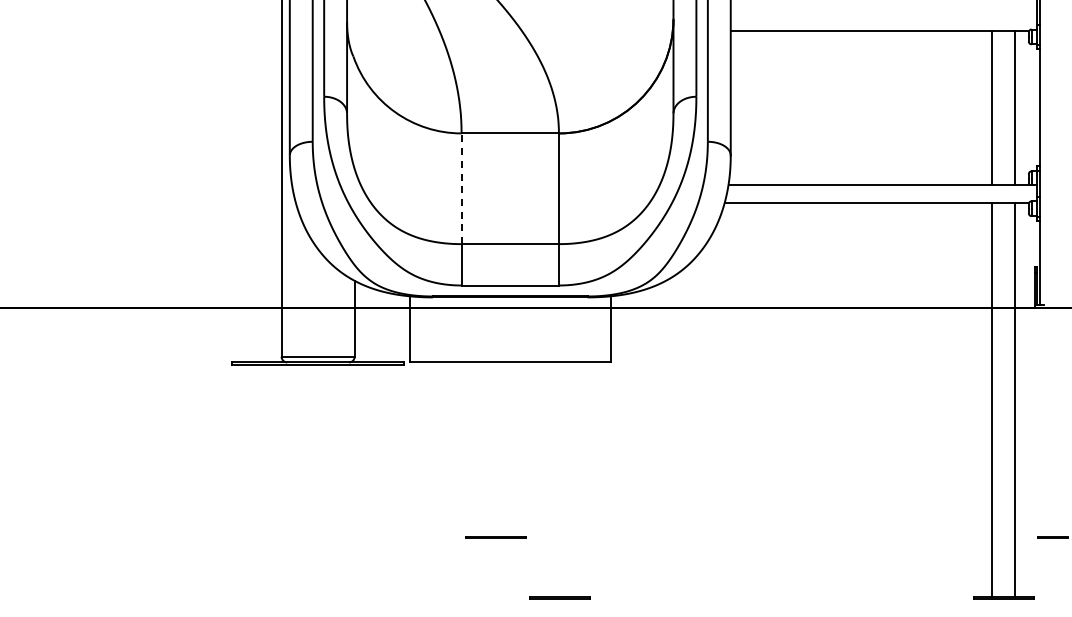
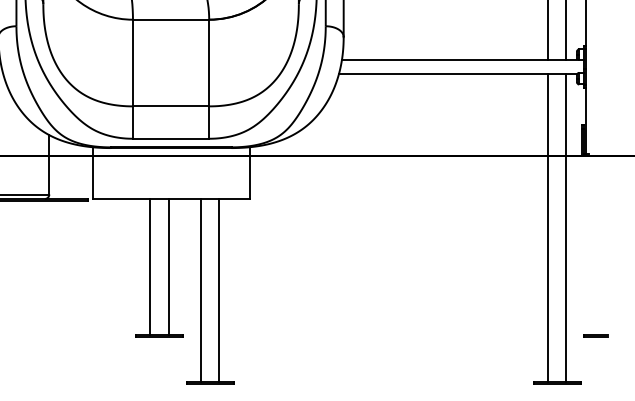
line: (461, 188) -> (132, 62), dashed -> solid
line: (483, 449) -> (150, 267), added
line: (507, 449) -> (168, 267), added
line: (548, 479) -> (201, 290), added
line: (571, 479) -> (219, 290), added

